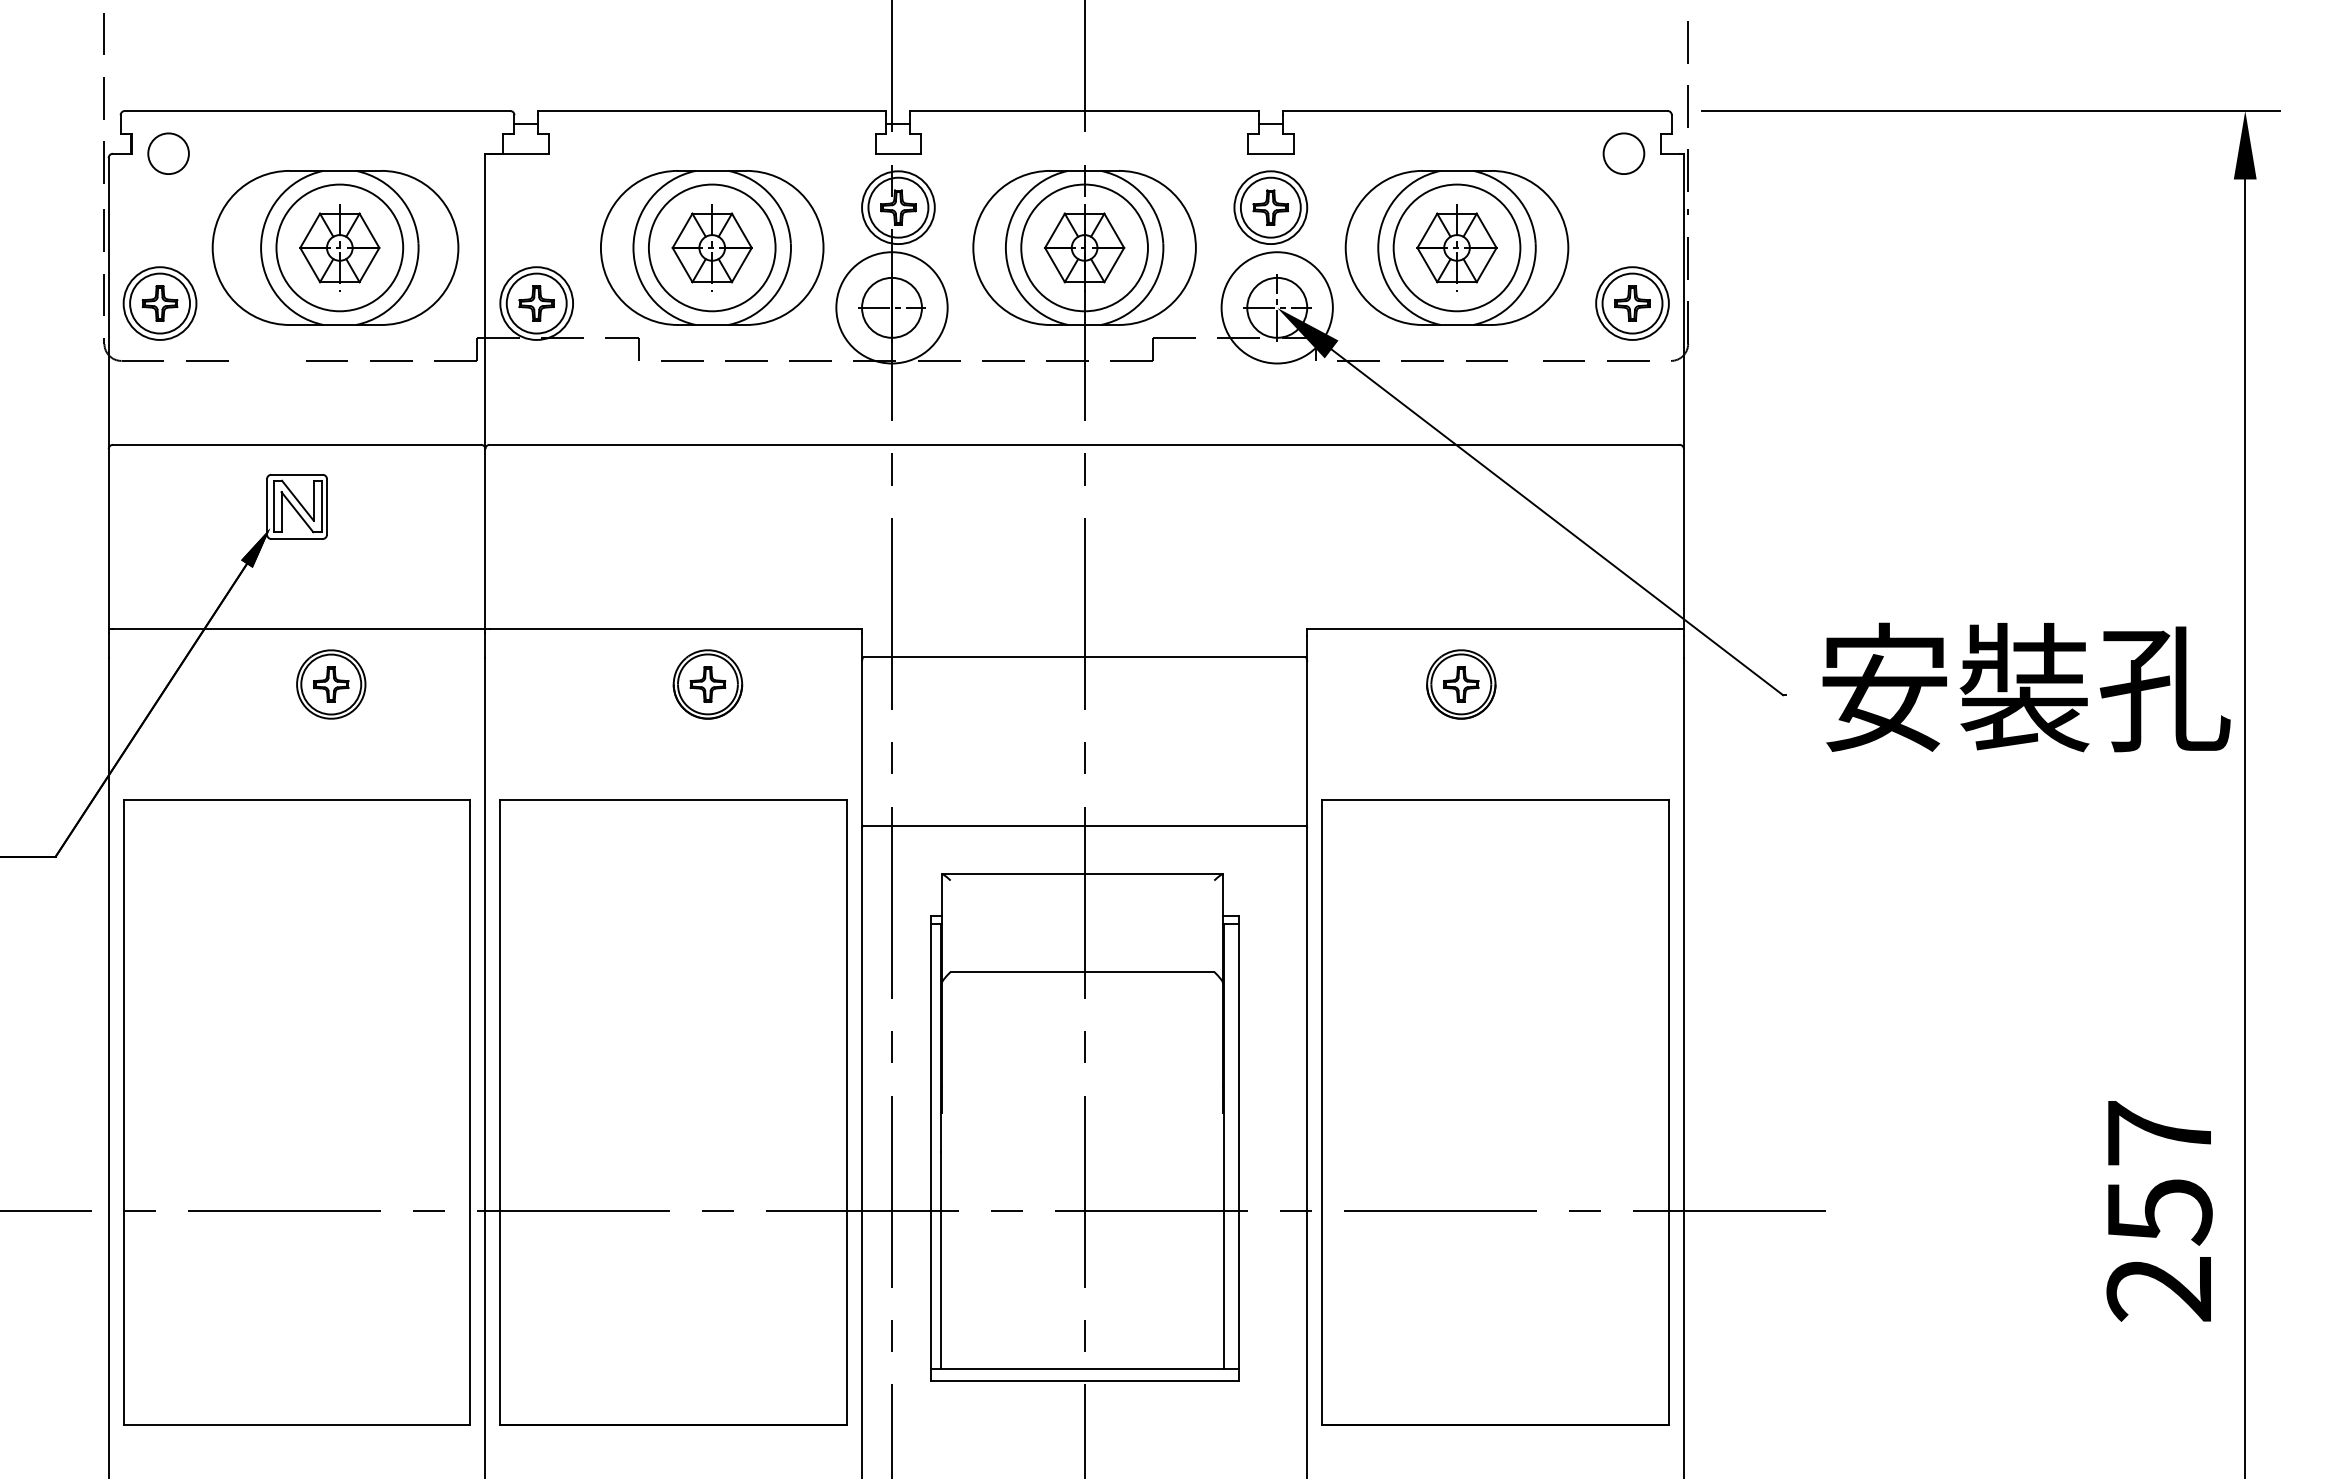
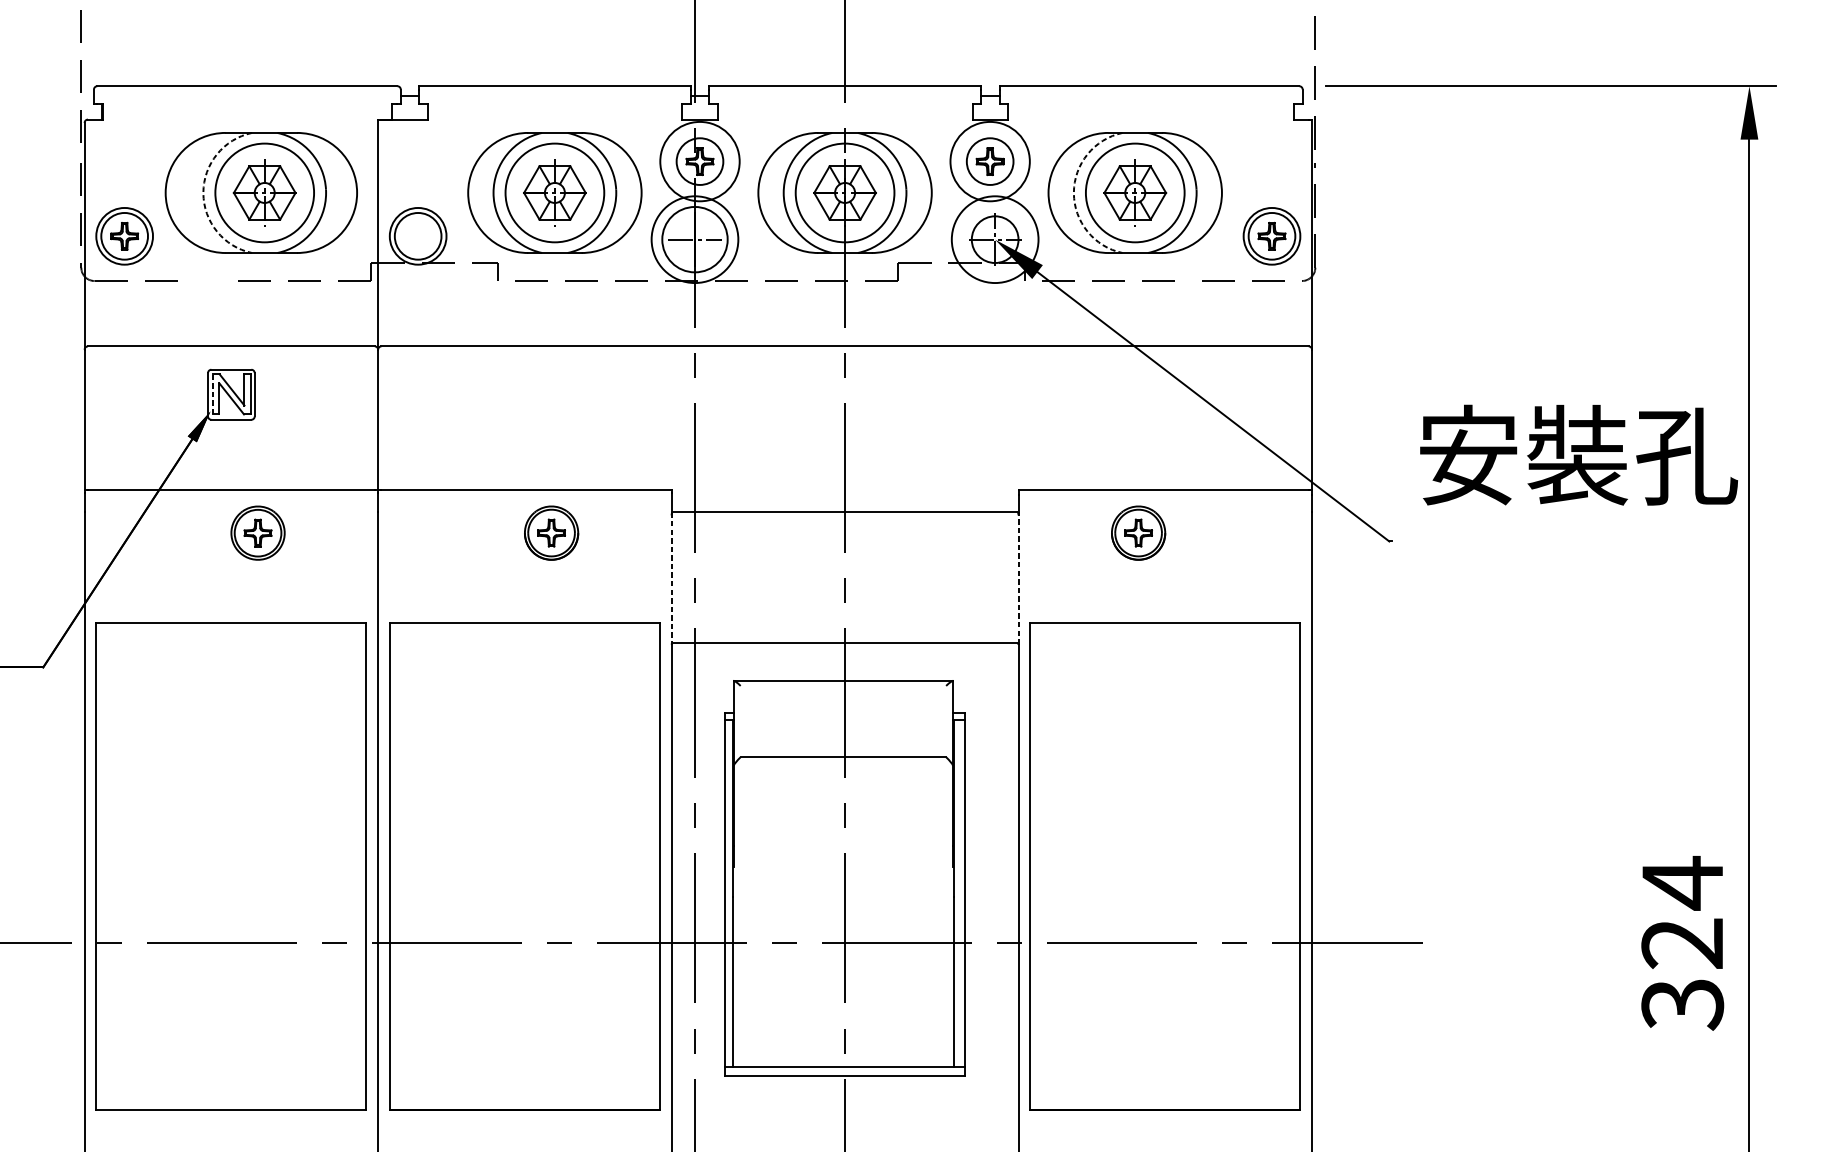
circle: (168, 153) -> (131, 119), removed
circle: (1623, 153) -> (1264, 119), removed
circle: (898, 207) -> (700, 161), size x1.4
circle: (1270, 207) -> (989, 161), size x1.4
arc: (261, 247) -> (203, 192), solid -> dashed
arc: (1378, 247) -> (1074, 192), solid -> dashed
part: (536, 303) -> (417, 236), removed
circle: (891, 307) -> (694, 239), size x1.4
line: (273, 506) -> (213, 394), solid -> dashed
text: (2026, 687) -> (1578, 455), moved
line: (862, 742) -> (672, 578), solid -> dashed
line: (1307, 742) -> (1018, 578), solid -> dashed
text: (2159, 1210) -> (1682, 943), 257 -> 324

